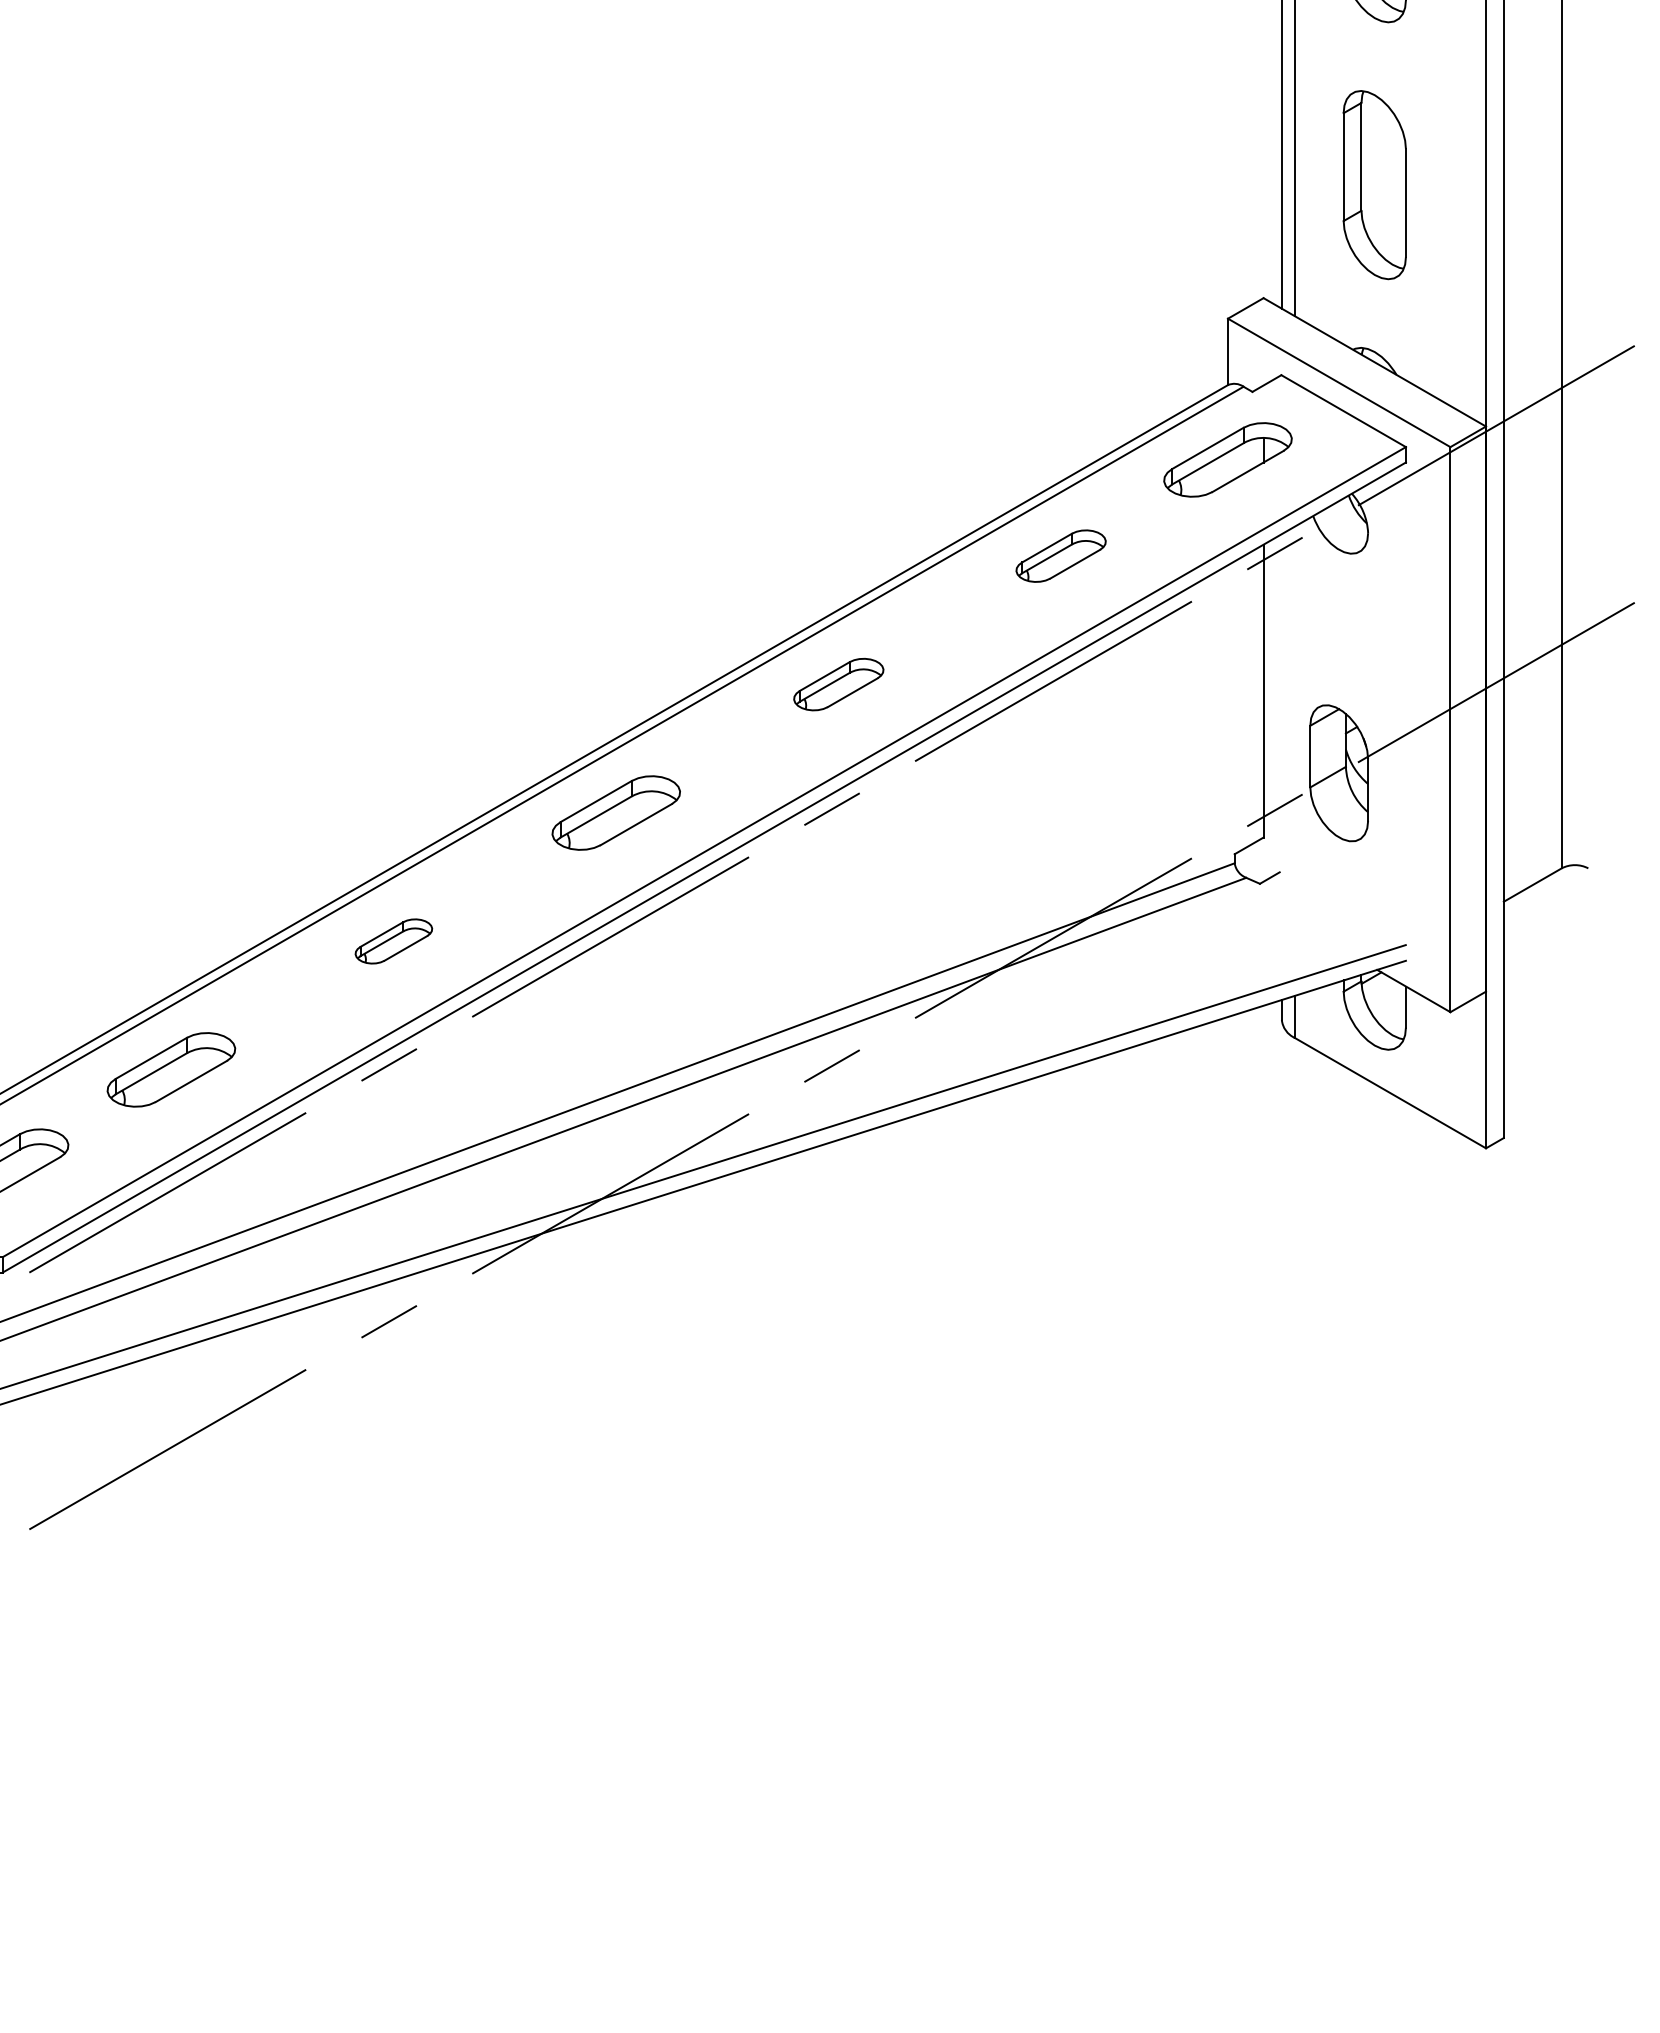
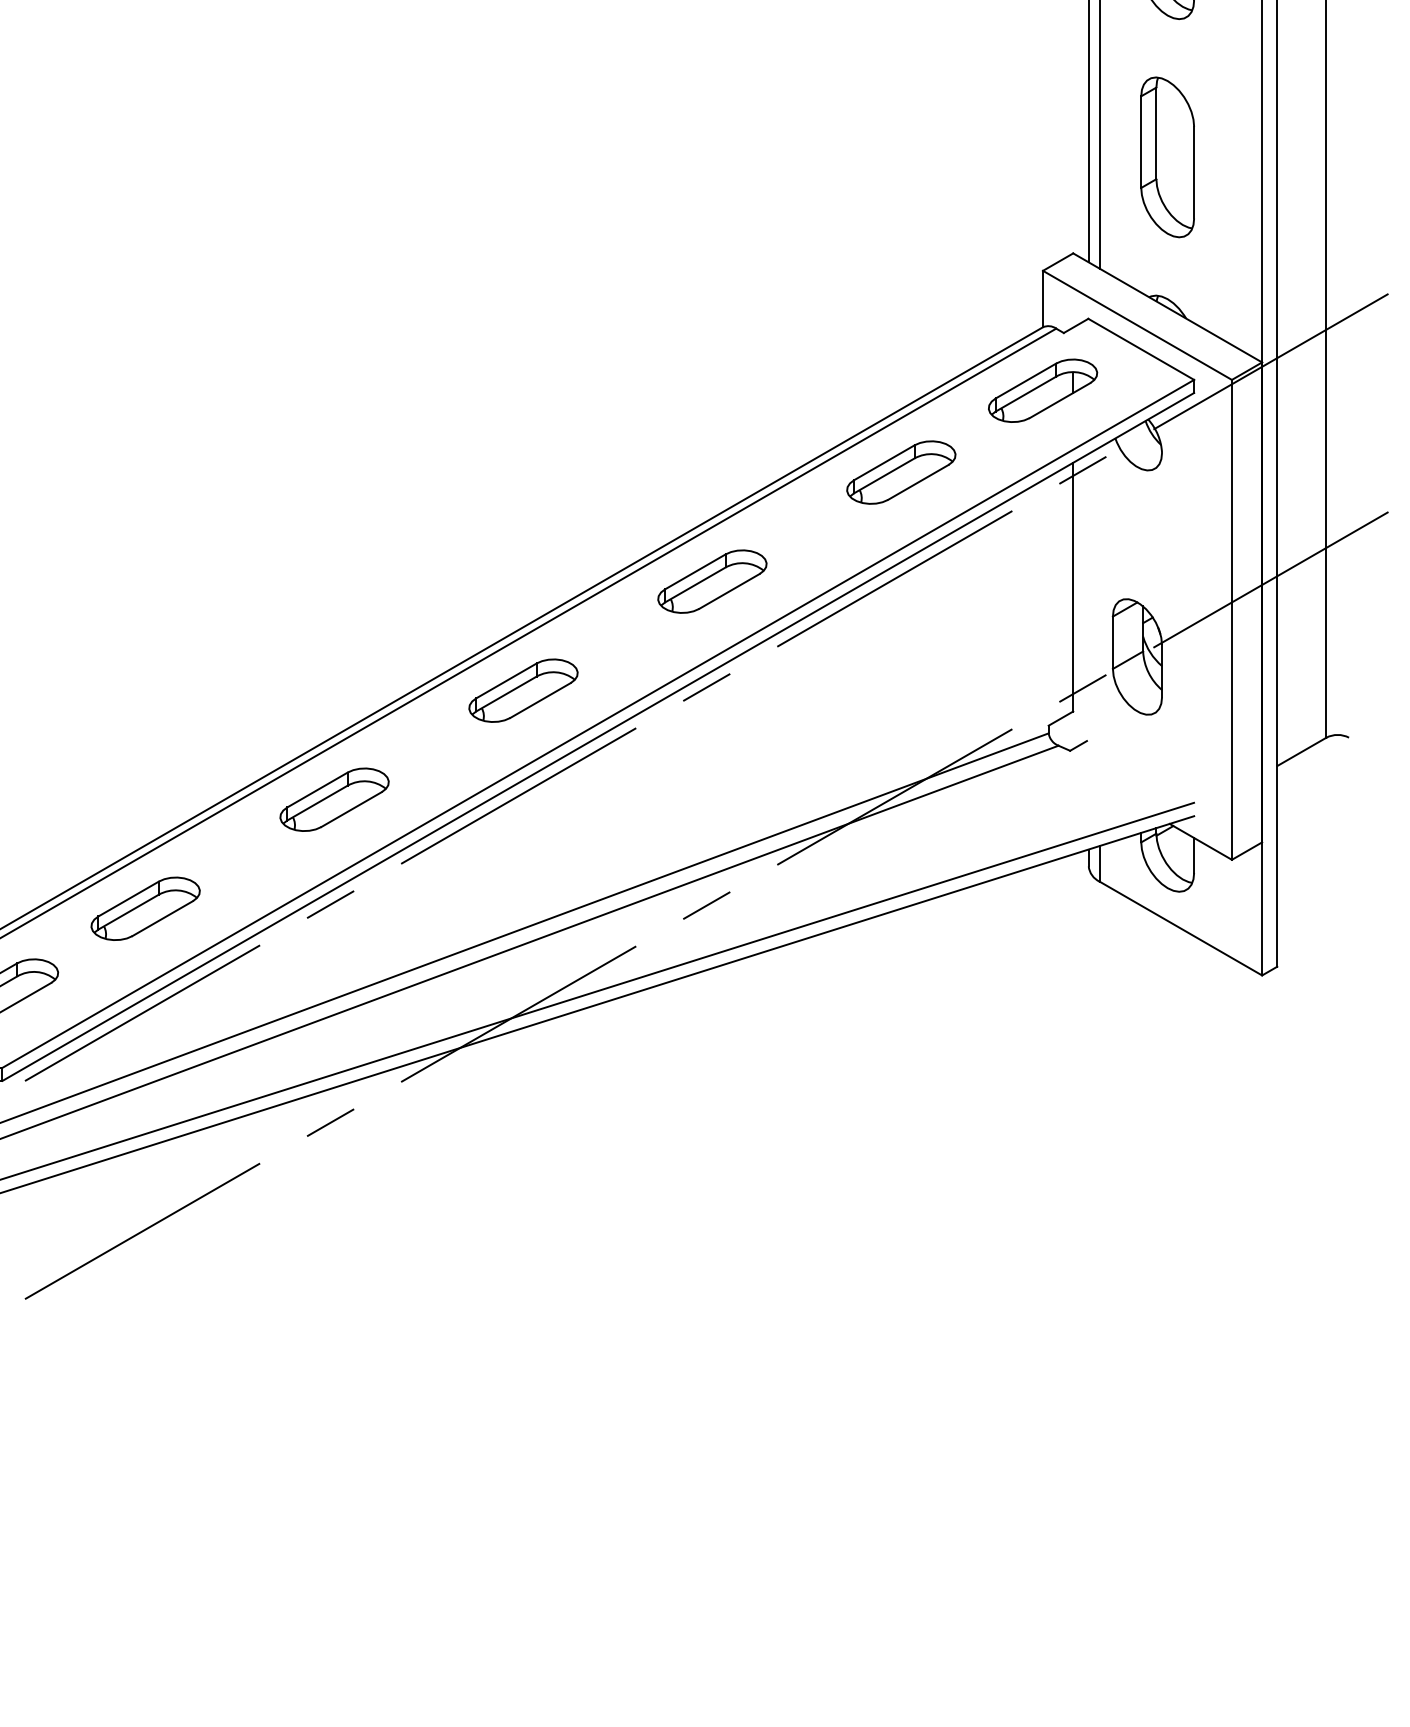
part: (1060, 555) -> (900, 471), size x1.43
part: (838, 684) -> (712, 581), size x1.43
part: (393, 941) -> (334, 799), size x1.67

